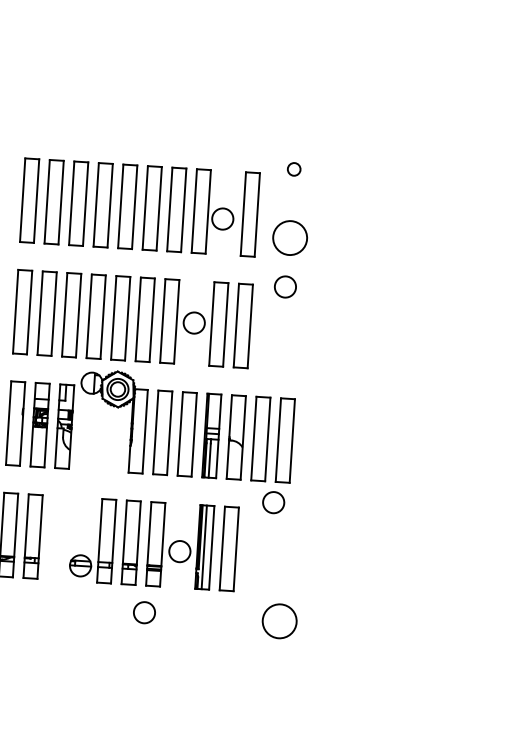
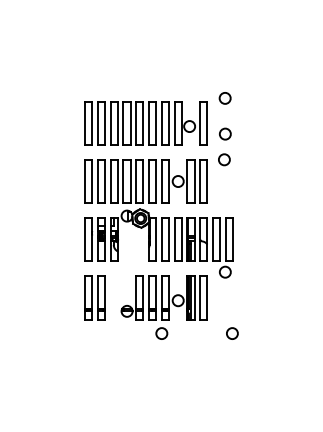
circle: (293, 169) -> (224, 98), size x1.67
circle: (290, 236) -> (225, 133), size x0.62
circle: (280, 621) -> (232, 333), size x0.62

